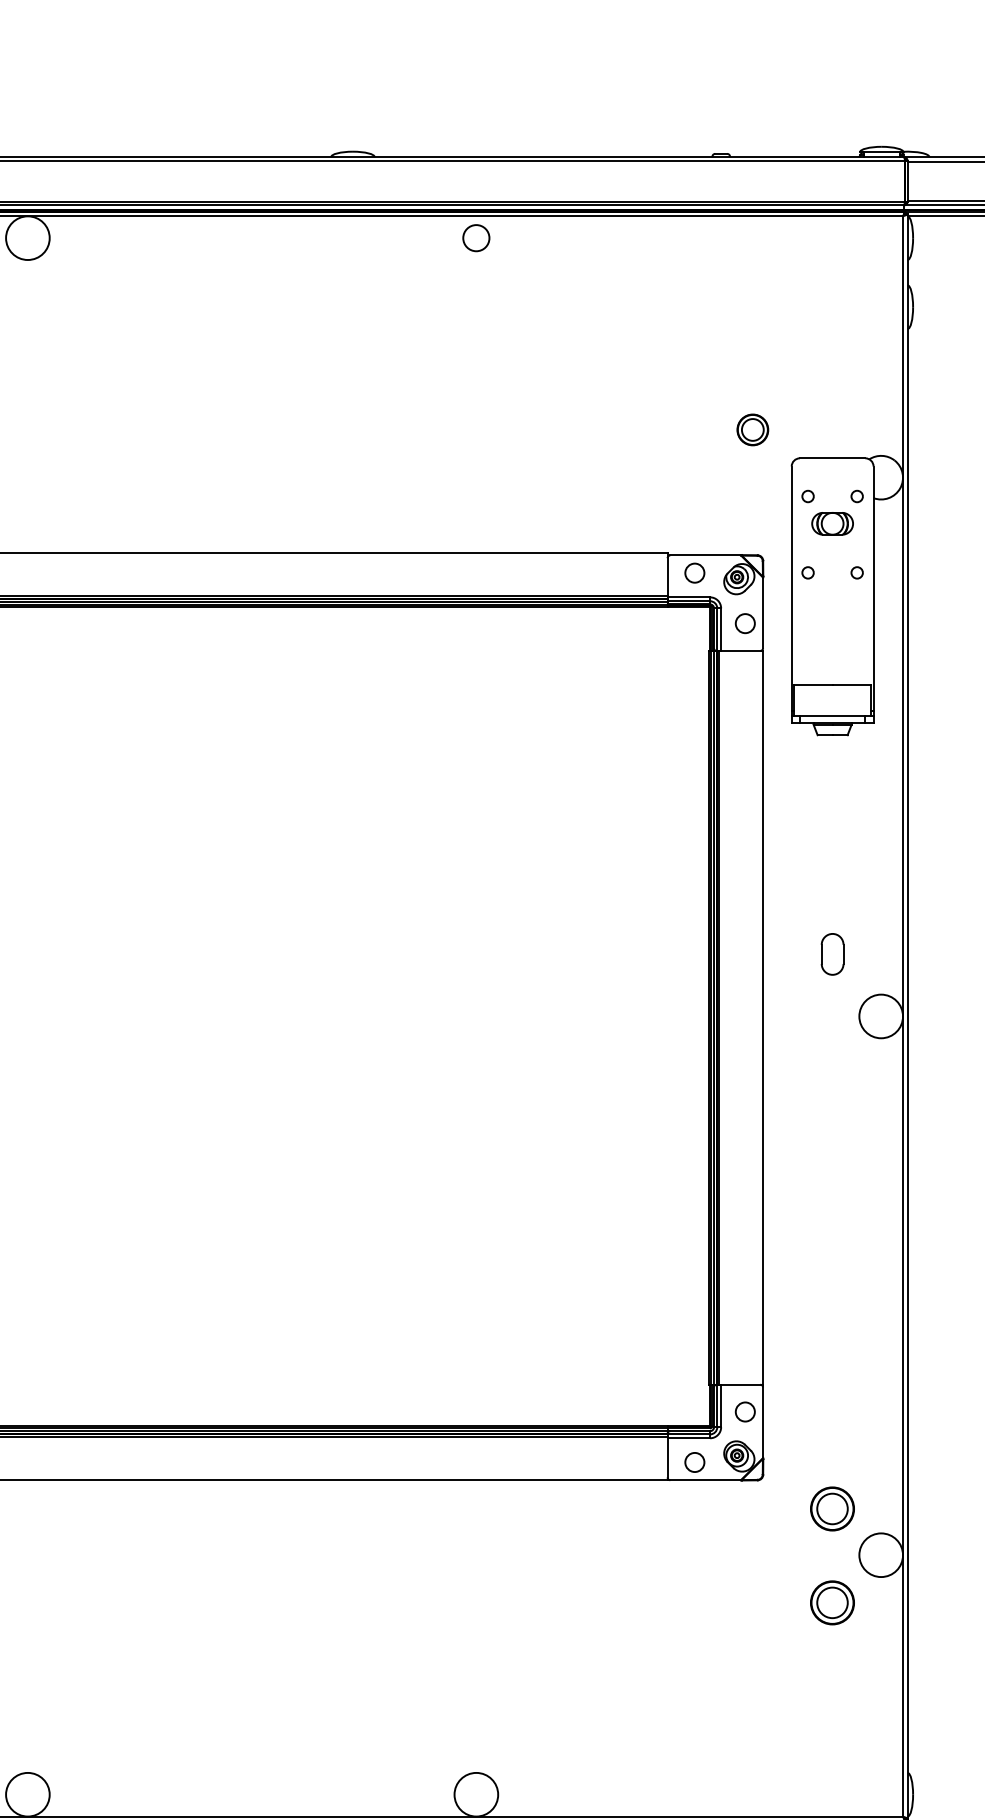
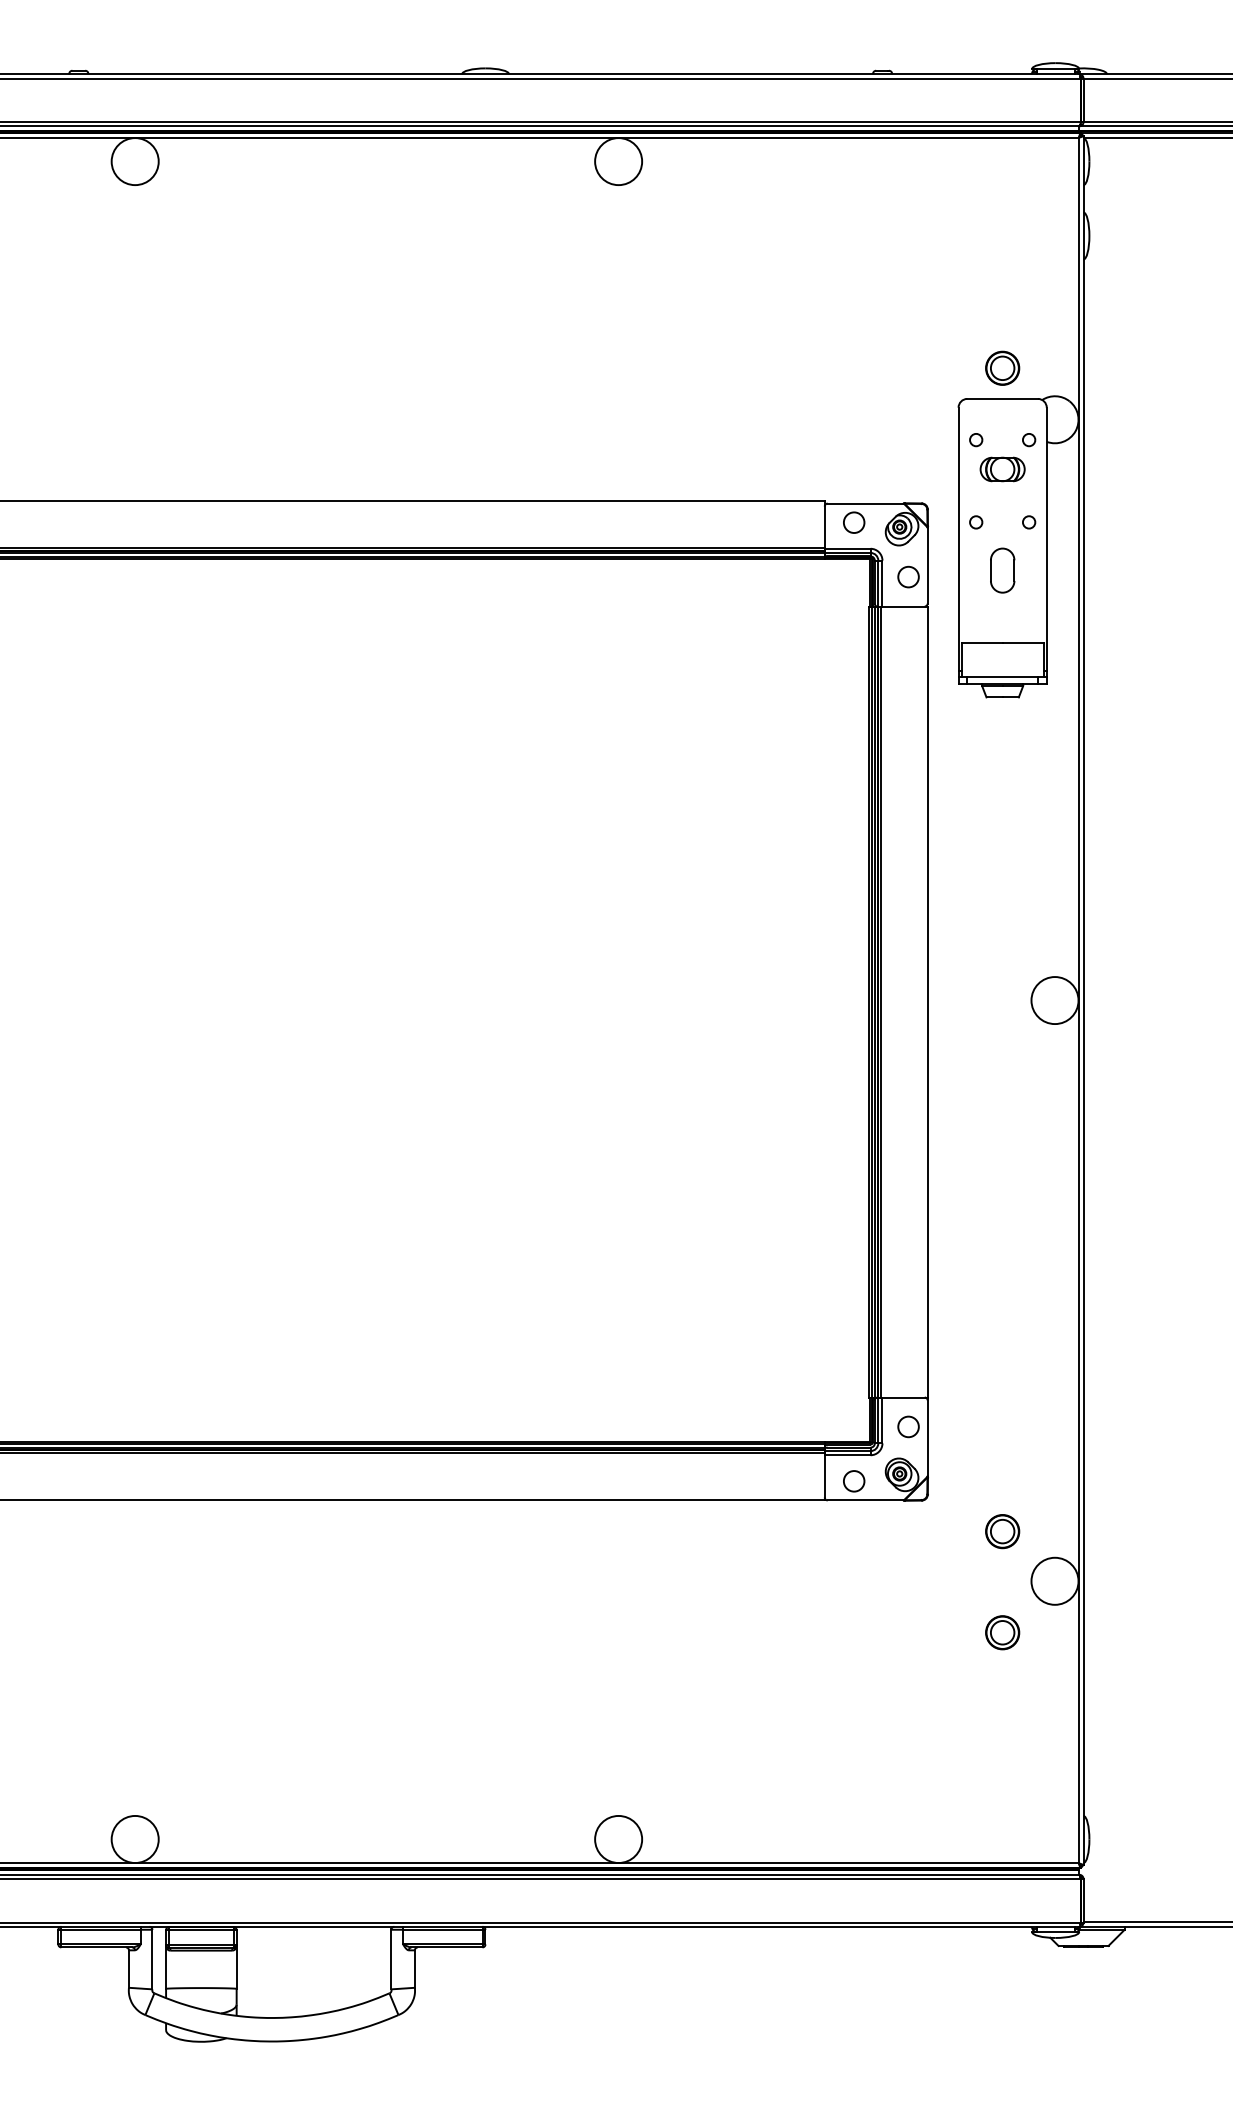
circle: (476, 238) -> (618, 161), size x1.67
part: (752, 429) -> (1002, 367), moved
part: (832, 954) -> (1002, 570), moved
part: (832, 1509) -> (1002, 1531), size x0.71
part: (832, 1602) -> (1002, 1632), size x0.71

